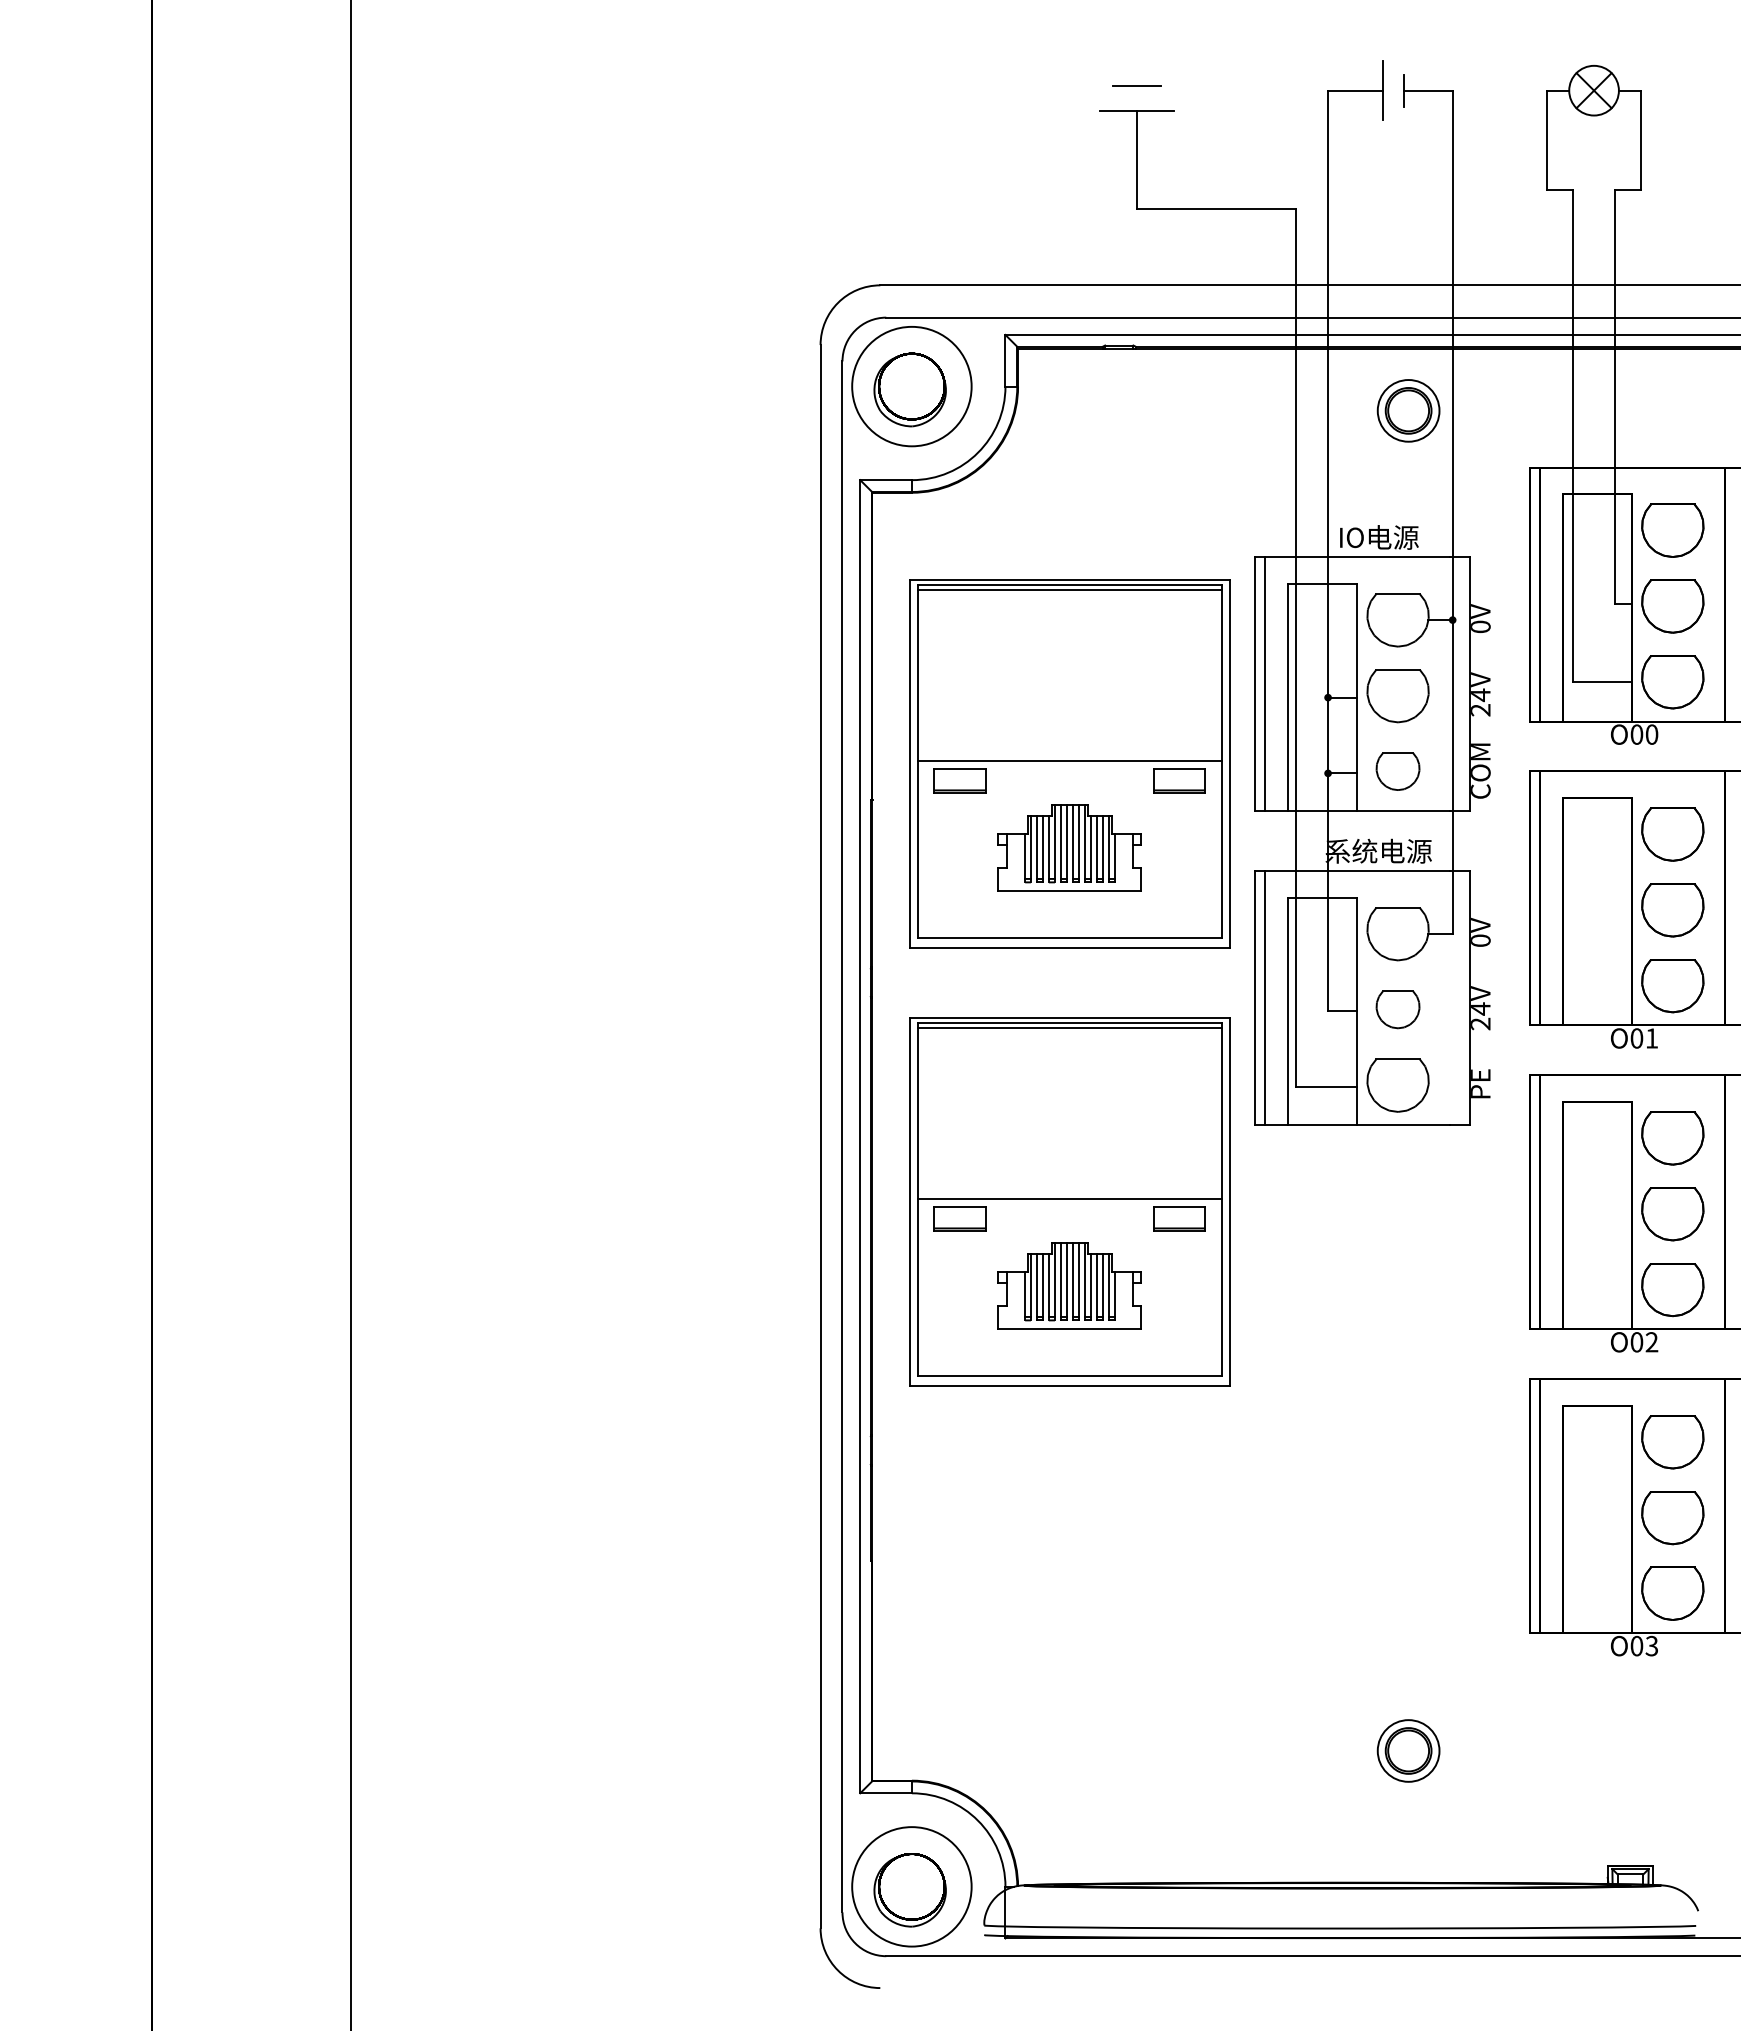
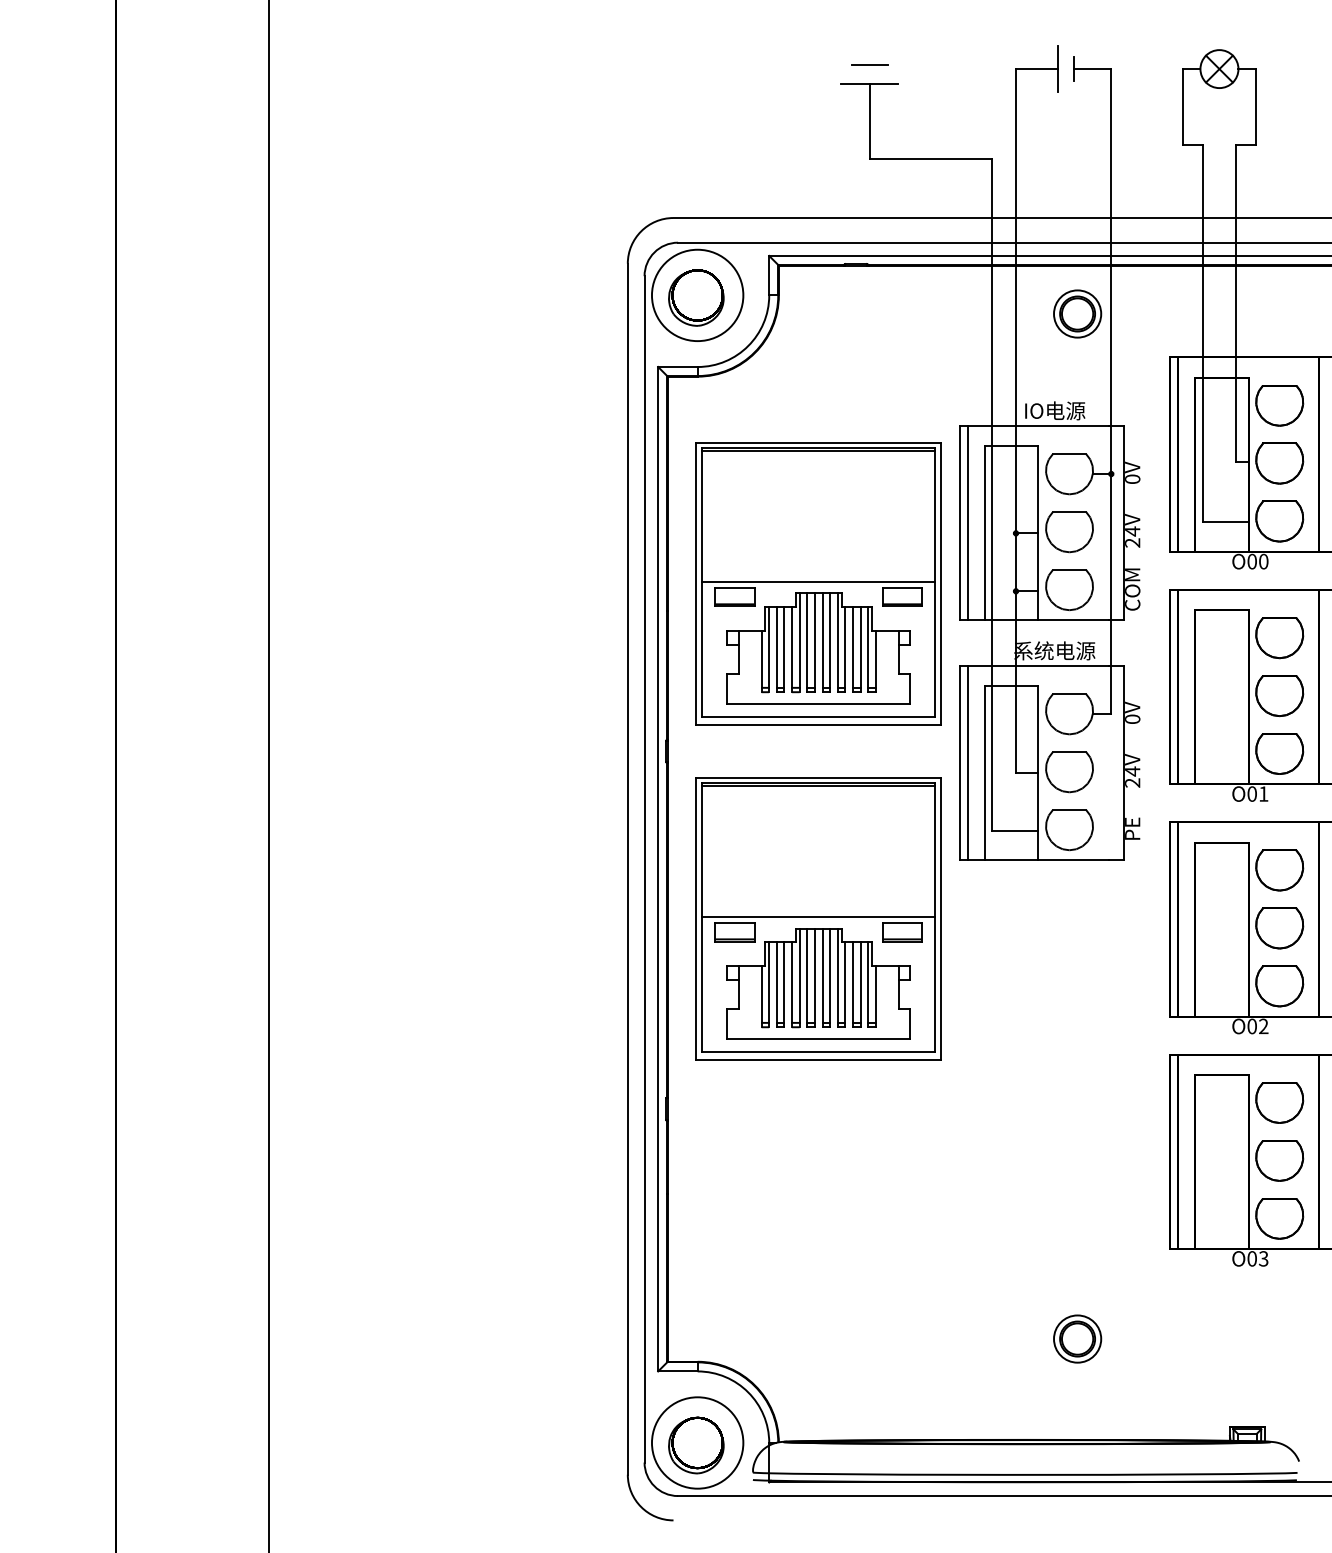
part: (1397, 771) -> (1069, 589), size x1.43
part: (1069, 847) -> (818, 647), size x1.67
part: (1397, 1009) -> (1069, 771), size x1.43
part: (1069, 1285) -> (818, 983), size x1.67

